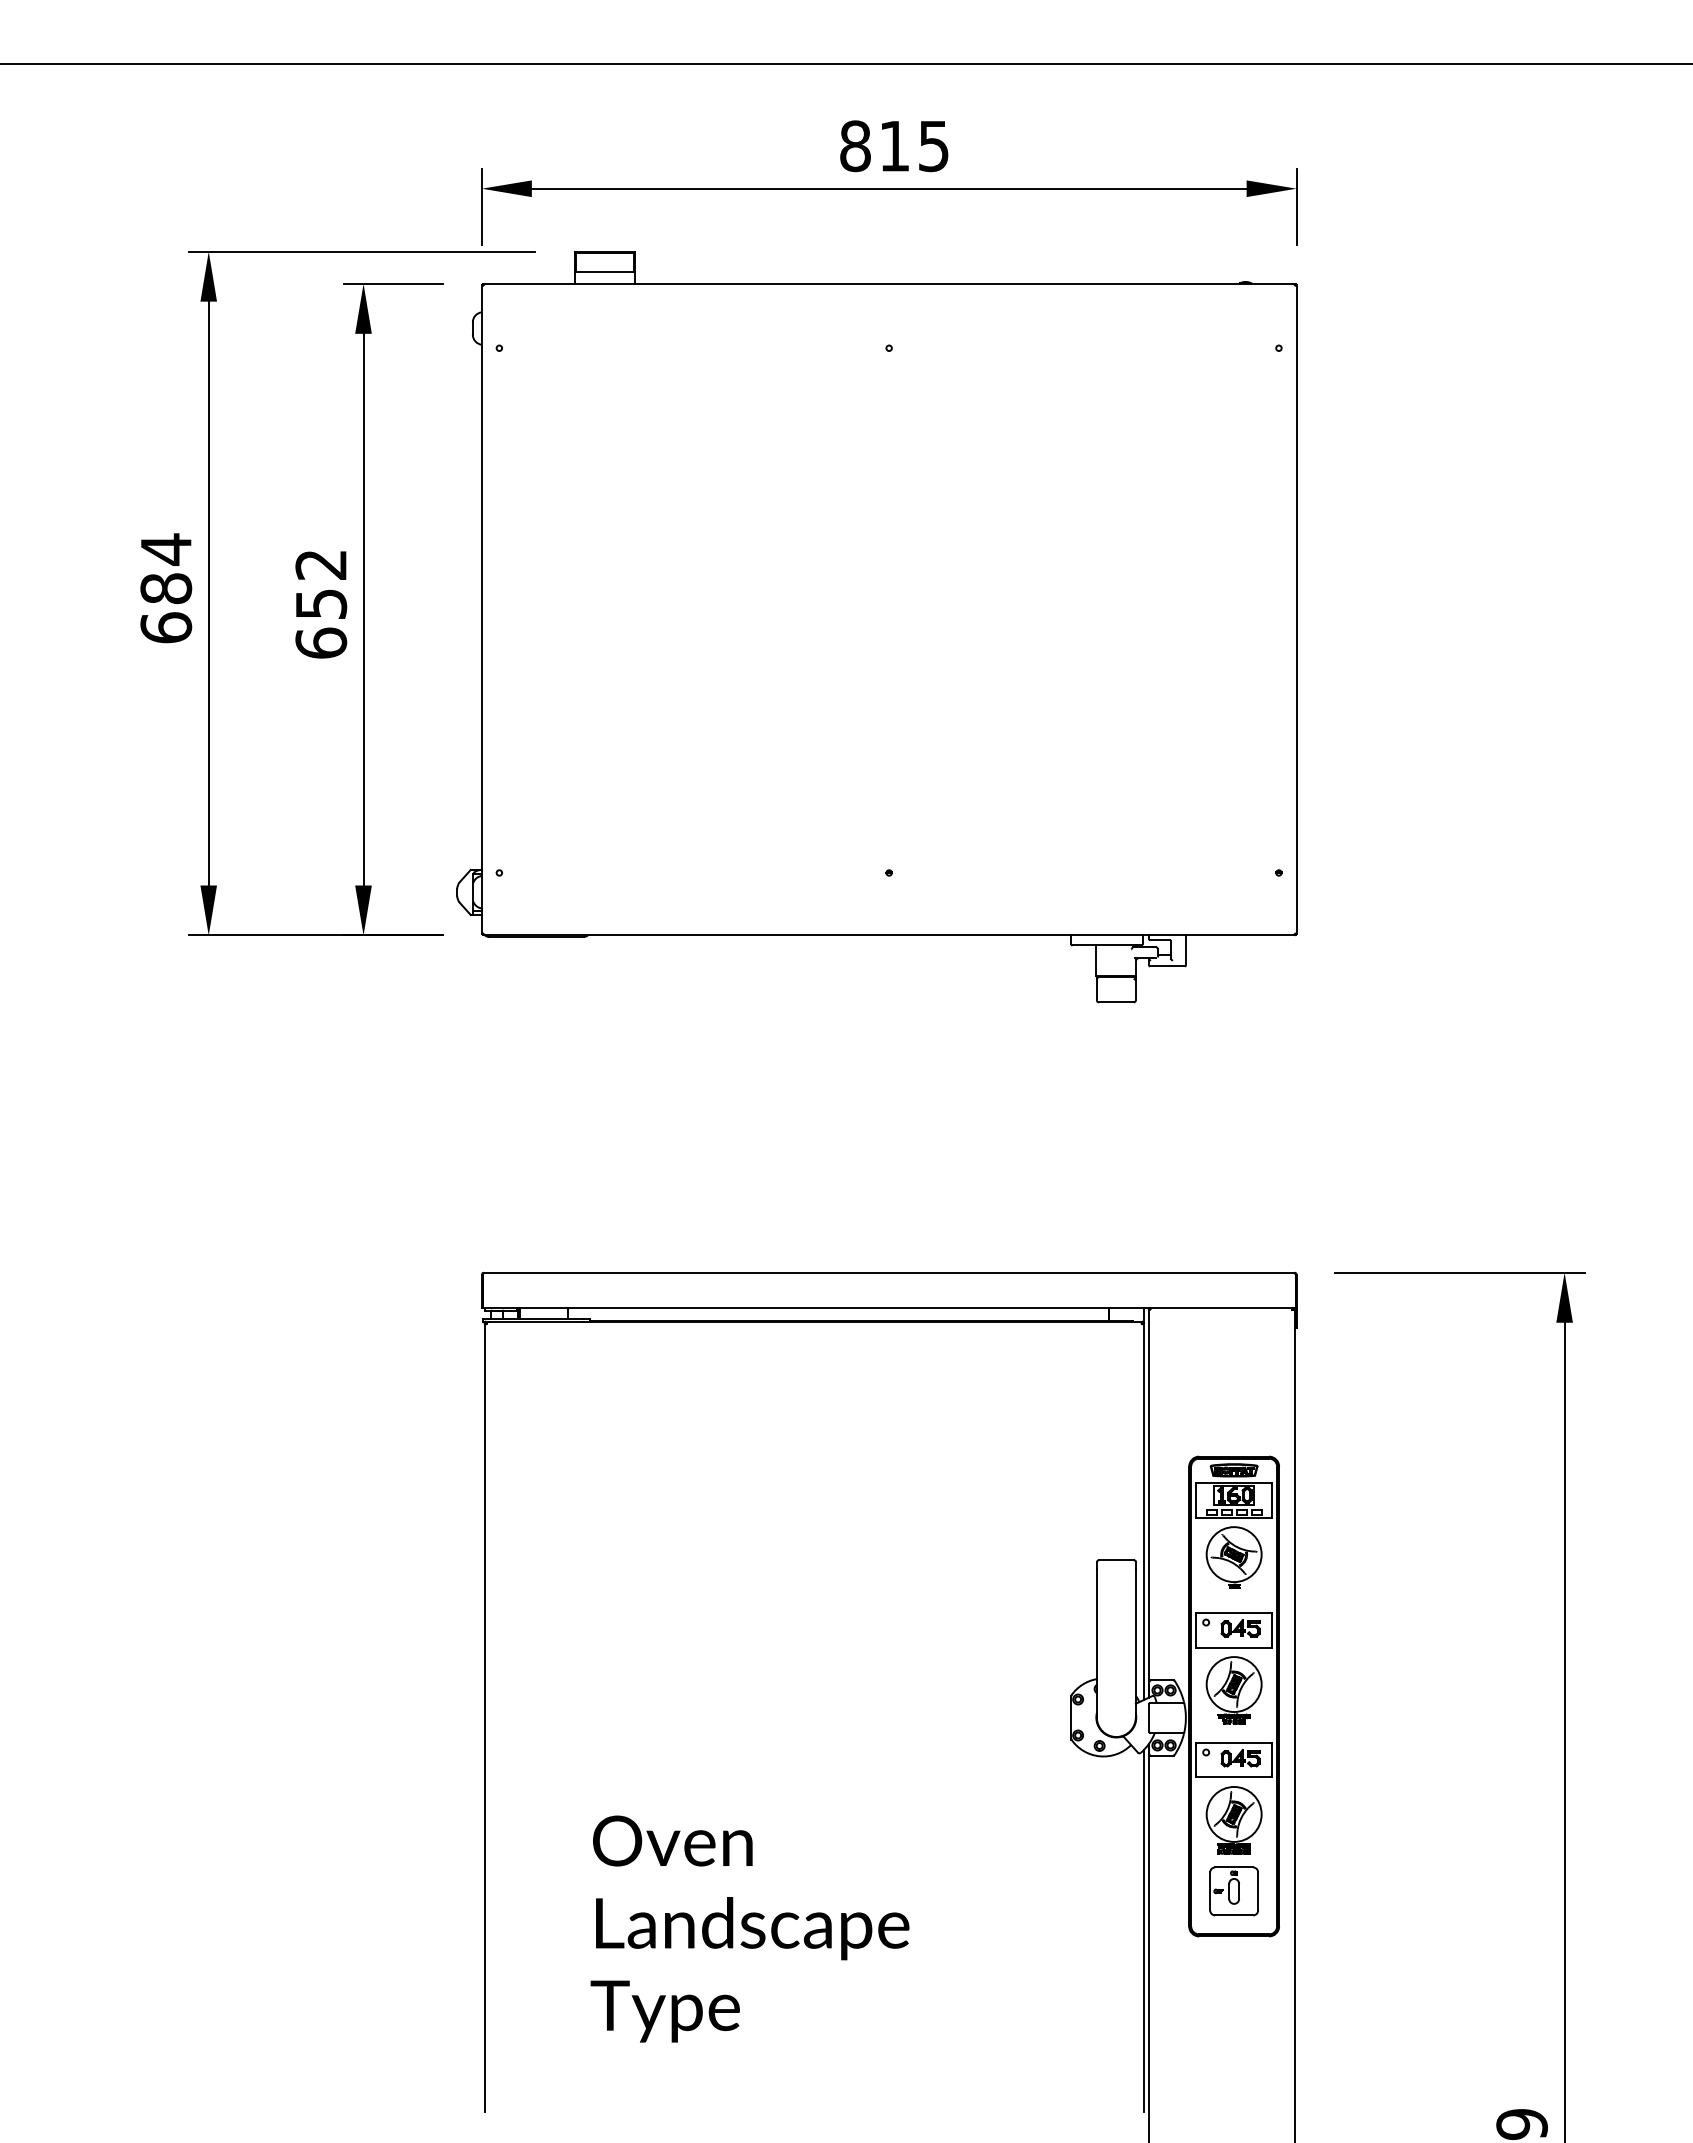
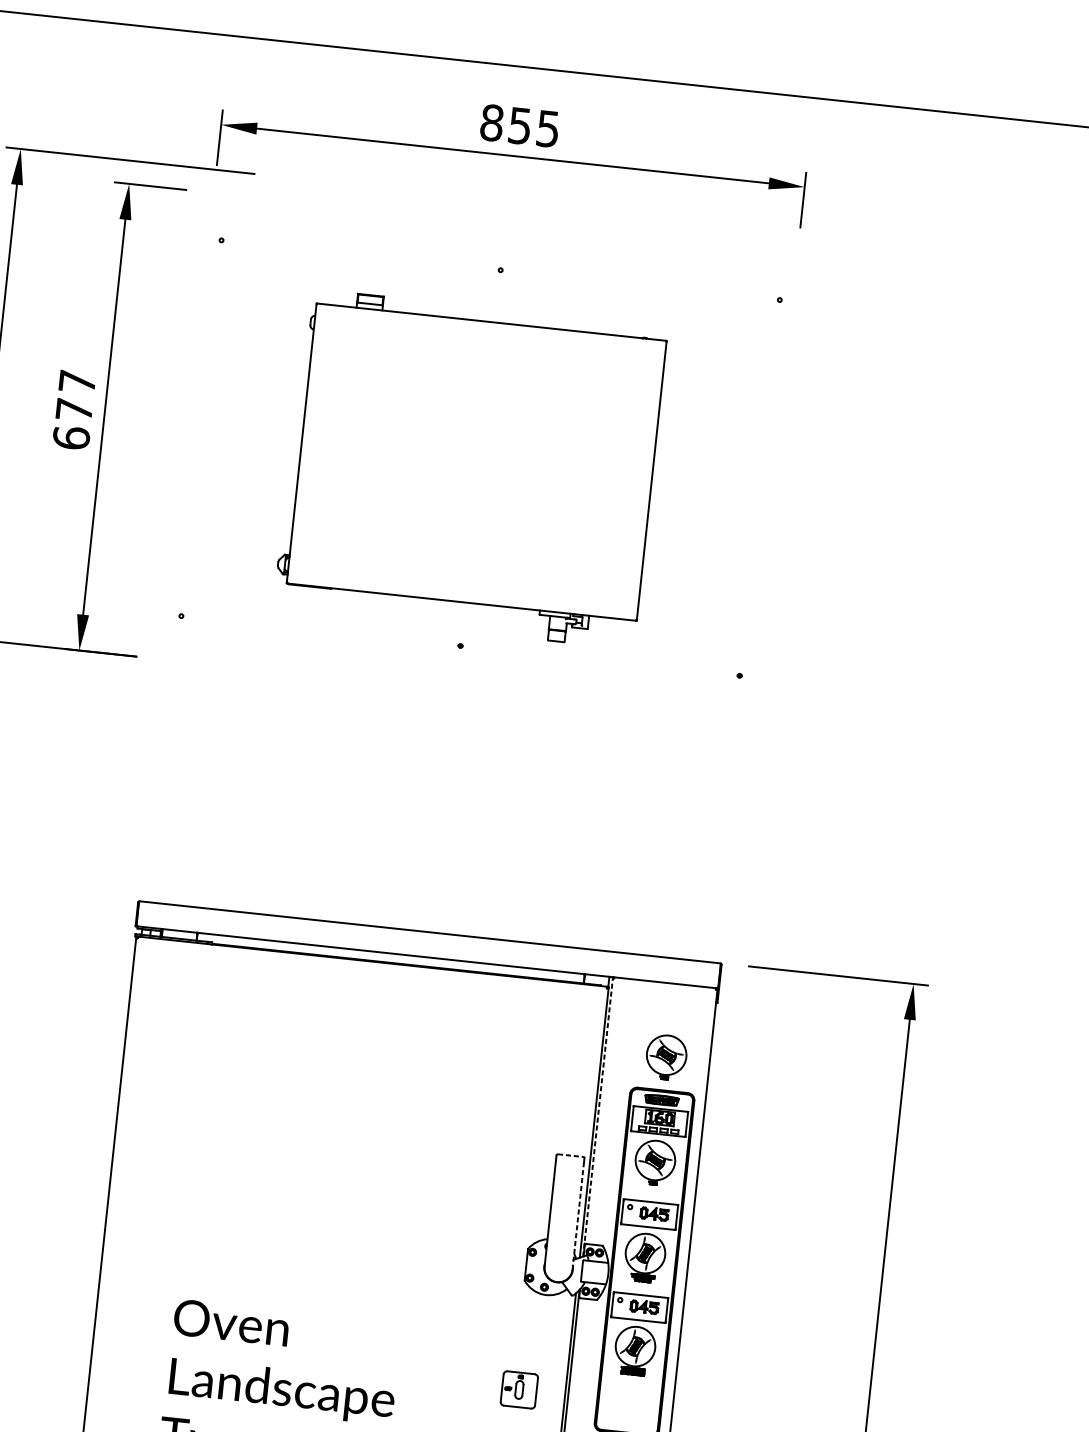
text: (894, 146) -> (519, 126), 815 -> 855
text: (321, 584) -> (76, 395), 652 -> 677
part: (876, 627) -> (470, 469), size x0.6
part: (1233, 1410) -> (665, 1057), added
line: (1148, 1502) -> (598, 1116), solid -> dashed
line: (1116, 1560) -> (570, 1155), solid -> dashed
line: (1135, 1642) -> (578, 1215), solid -> dashed
part: (1233, 1891) -> (518, 1389), moved

